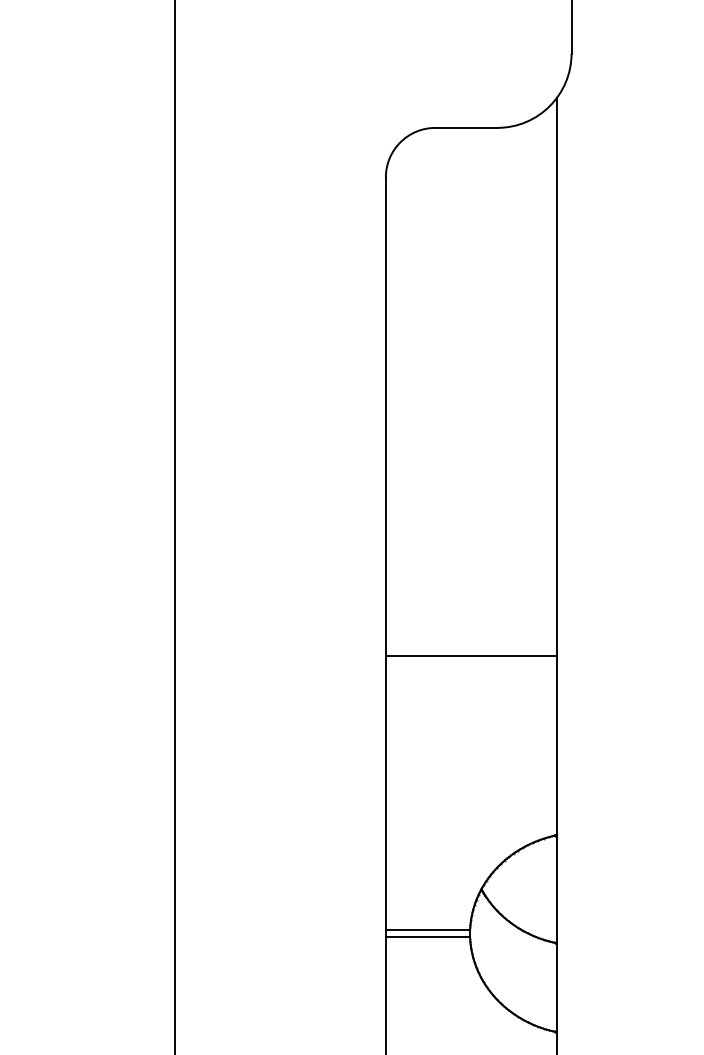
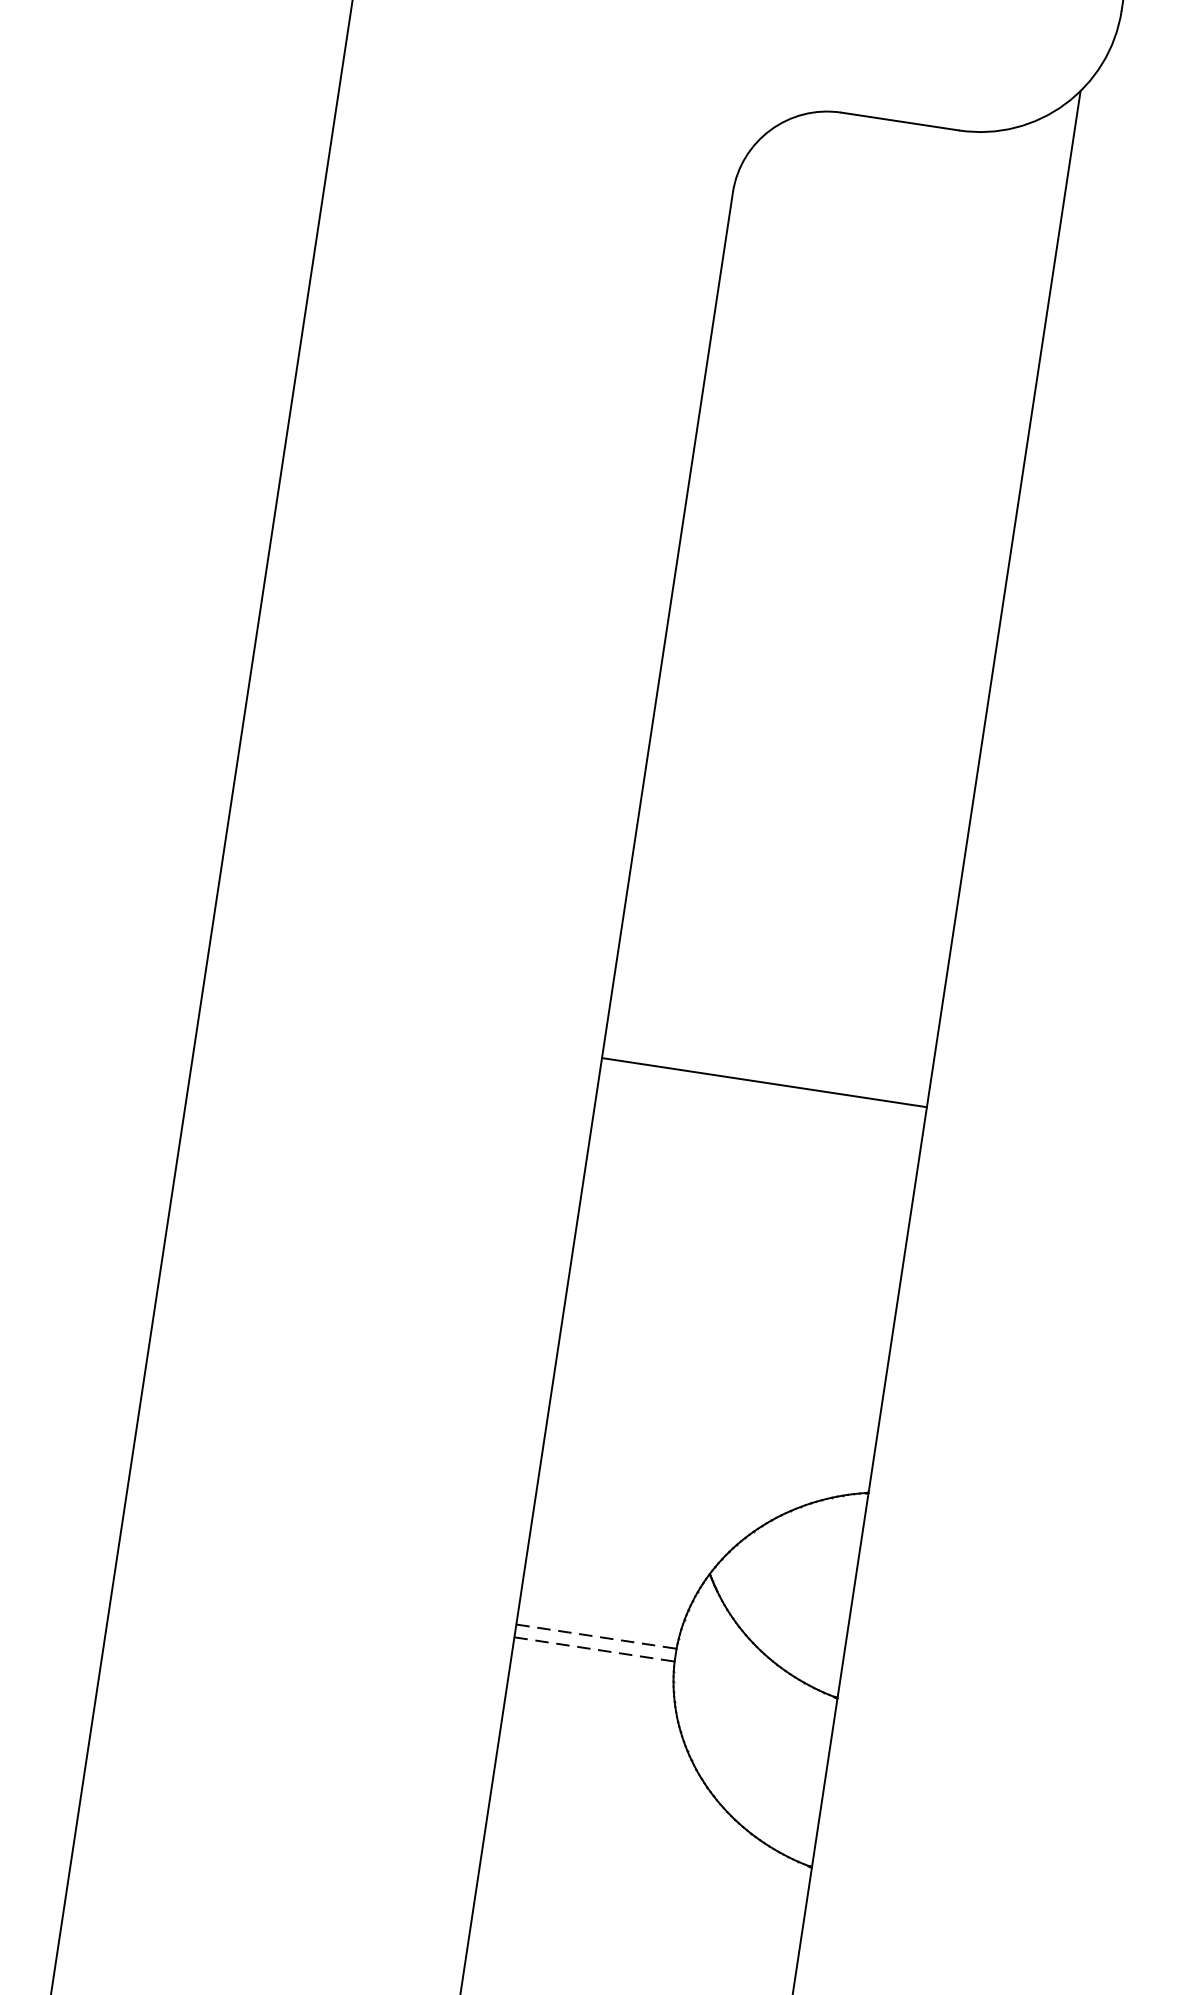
line: (470, 655) -> (762, 1082), moved
line: (428, 930) -> (597, 1637), solid -> dashed
line: (428, 937) -> (595, 1650), solid -> dashed

